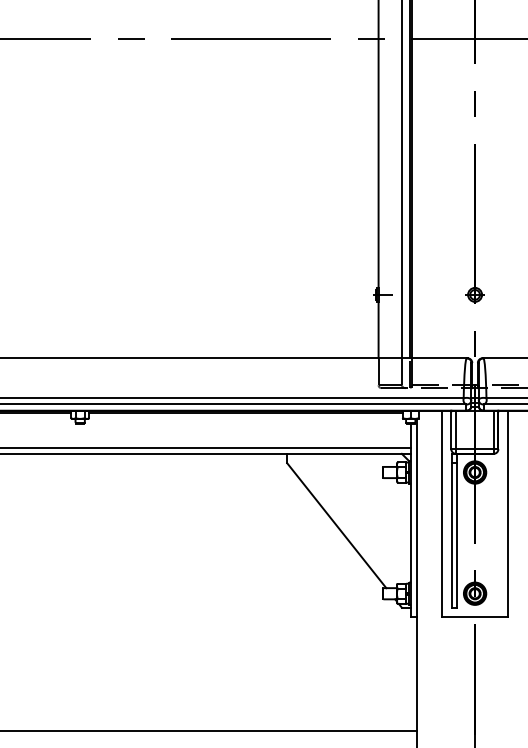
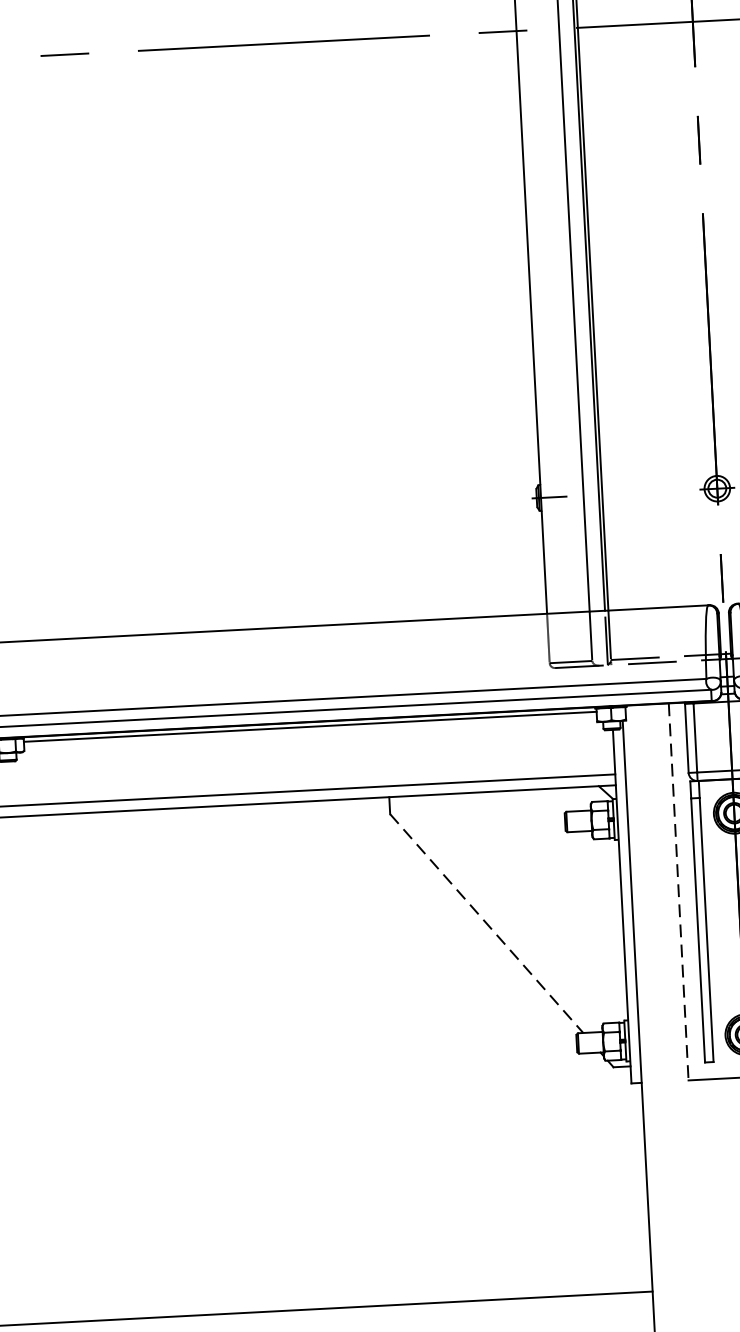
line: (442, 514) -> (678, 893), solid -> dashed
line: (336, 525) -> (486, 923), solid -> dashed

